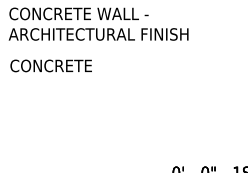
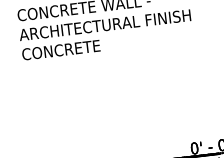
text: (50, 65) -> (60, 49), moved

